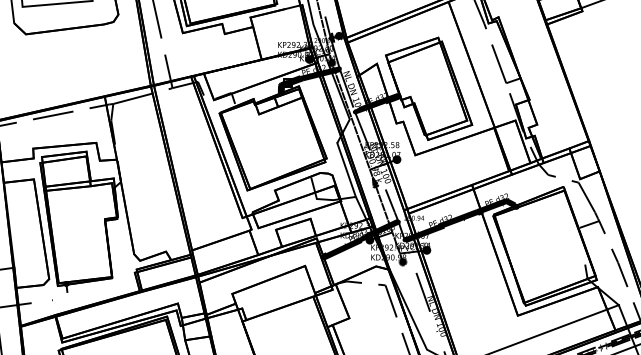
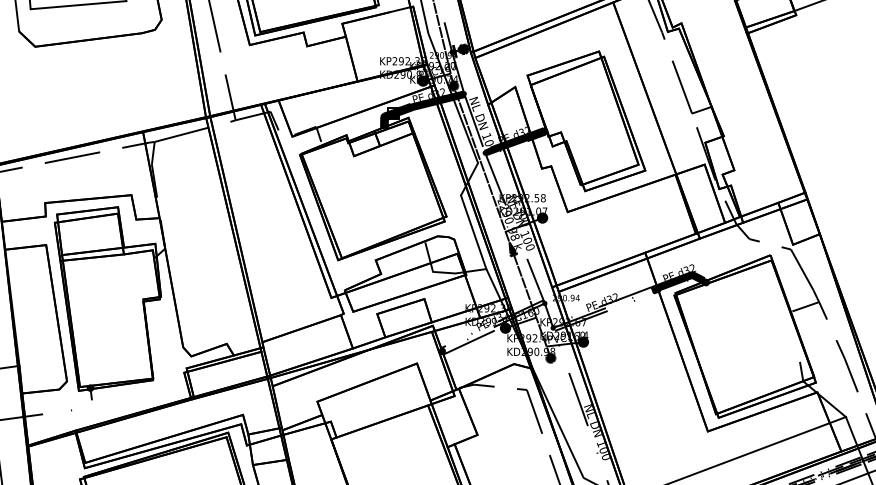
fill: (440, 226) -> (602, 309), removed
fill: (361, 239) -> (493, 327), removed

